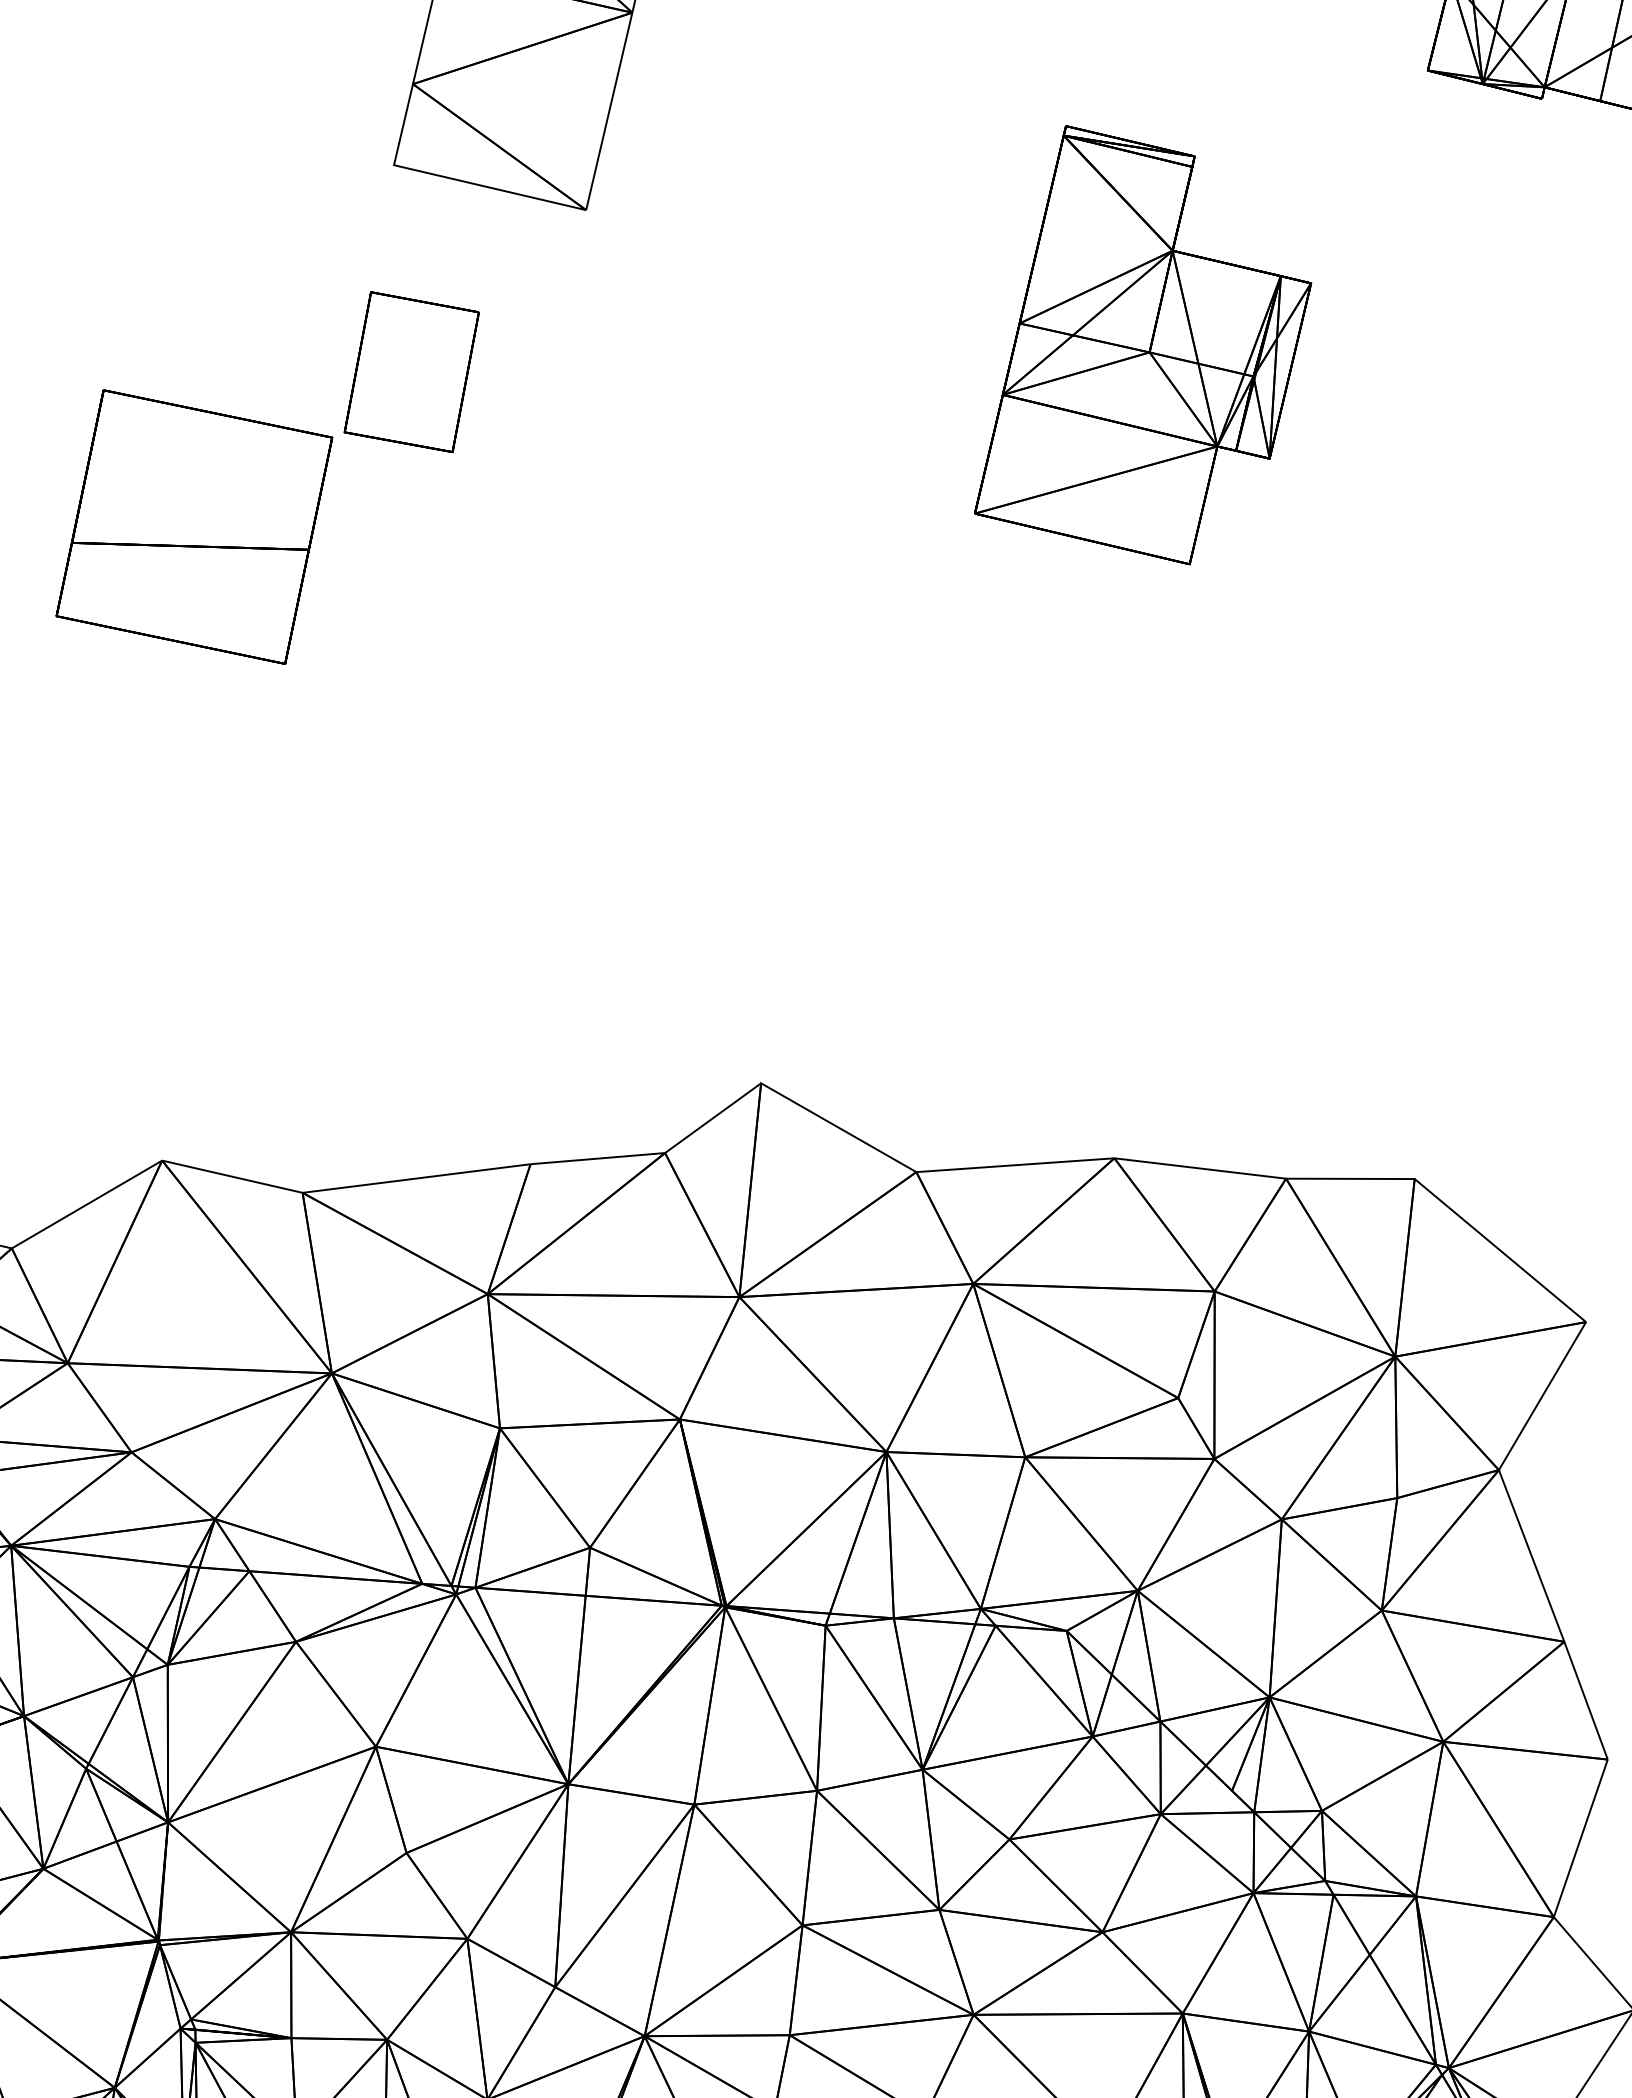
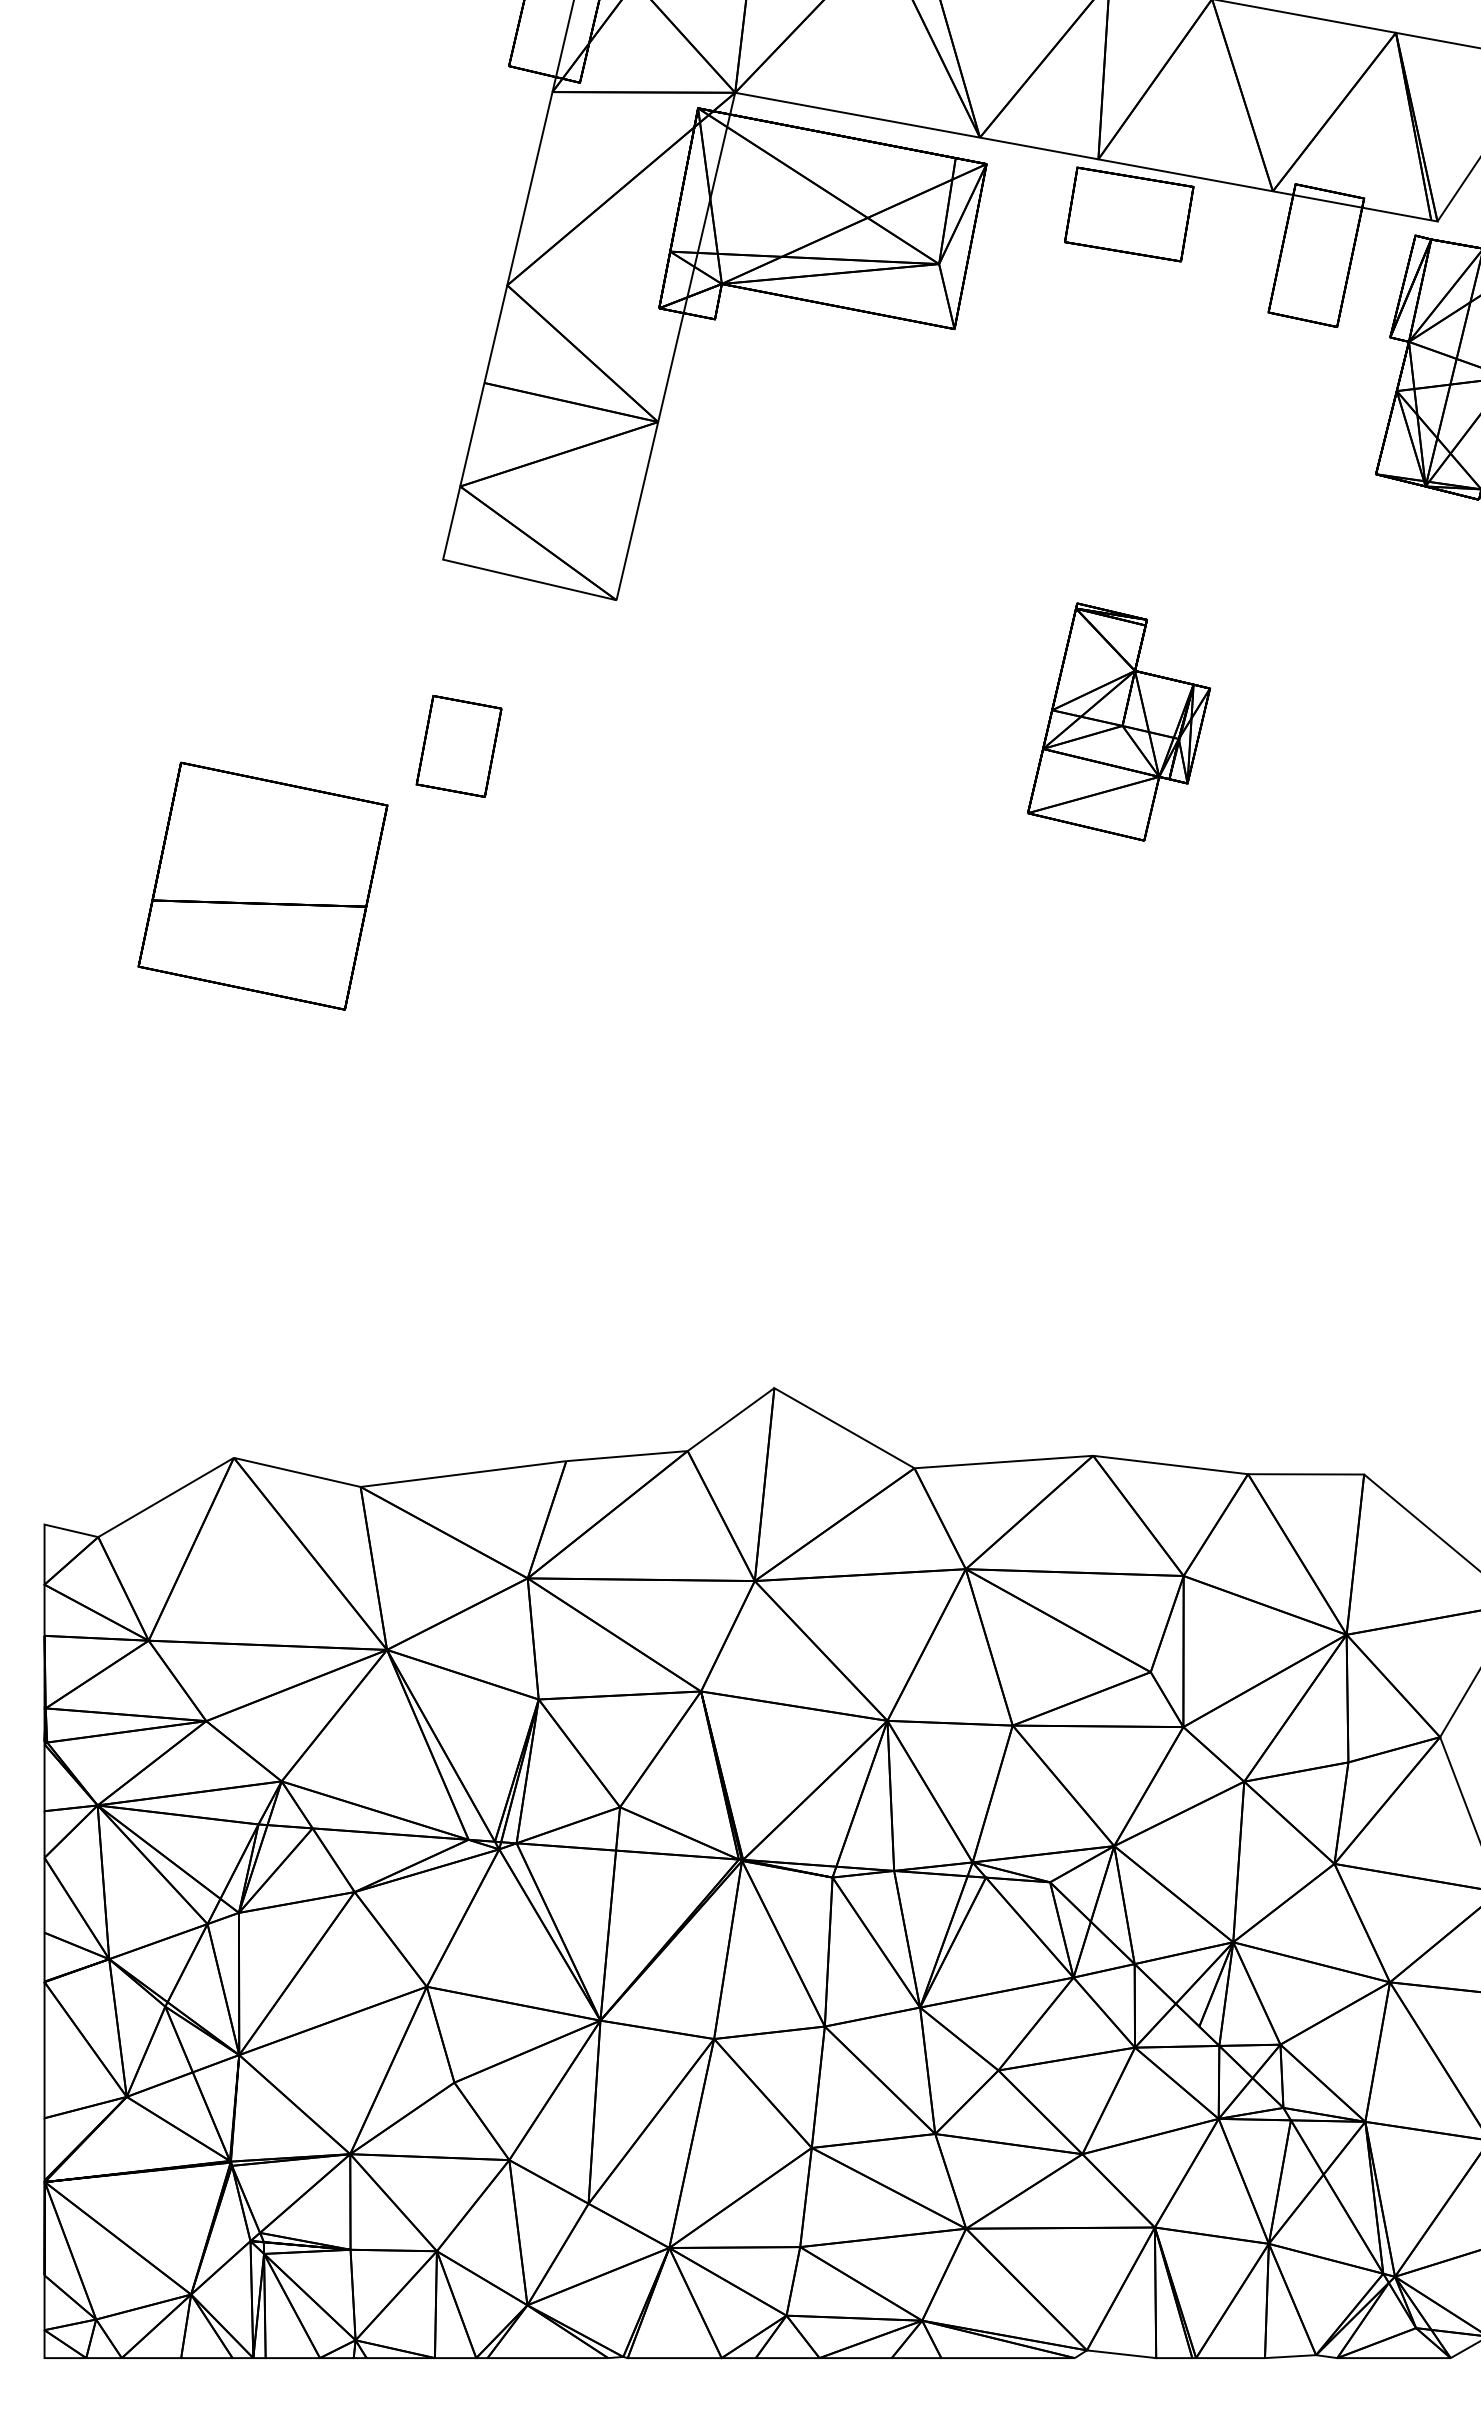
part: (1142, 344) -> (1118, 721), size x0.6
part: (411, 372) -> (458, 746), size x0.7

